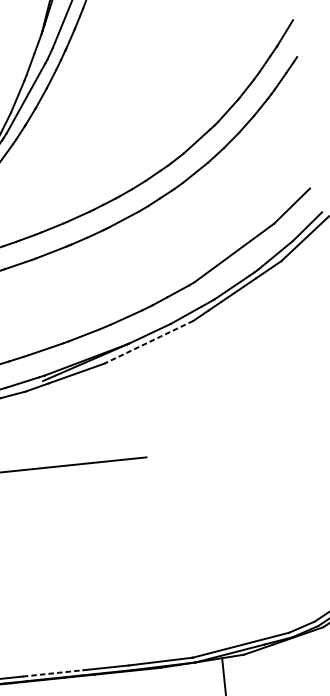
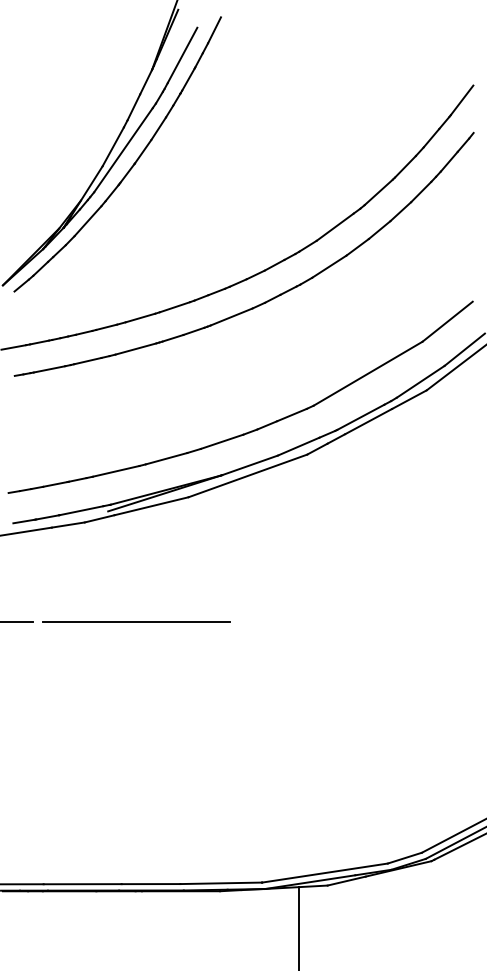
line: (148, 342) -> (247, 476), dashed -> solid
line: (53, 673) -> (82, 884), dashed -> solid

